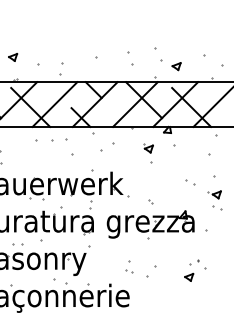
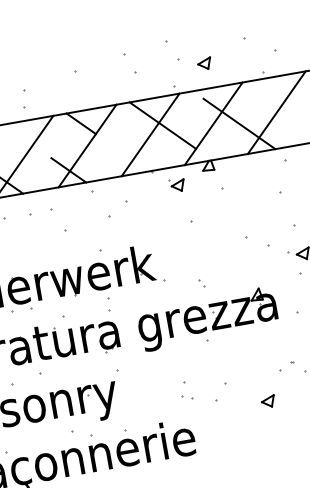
part: (148, 148) -> (177, 185), moved
part: (190, 182) -> (258, 241), size x1.6
part: (189, 276) -> (268, 400), moved

